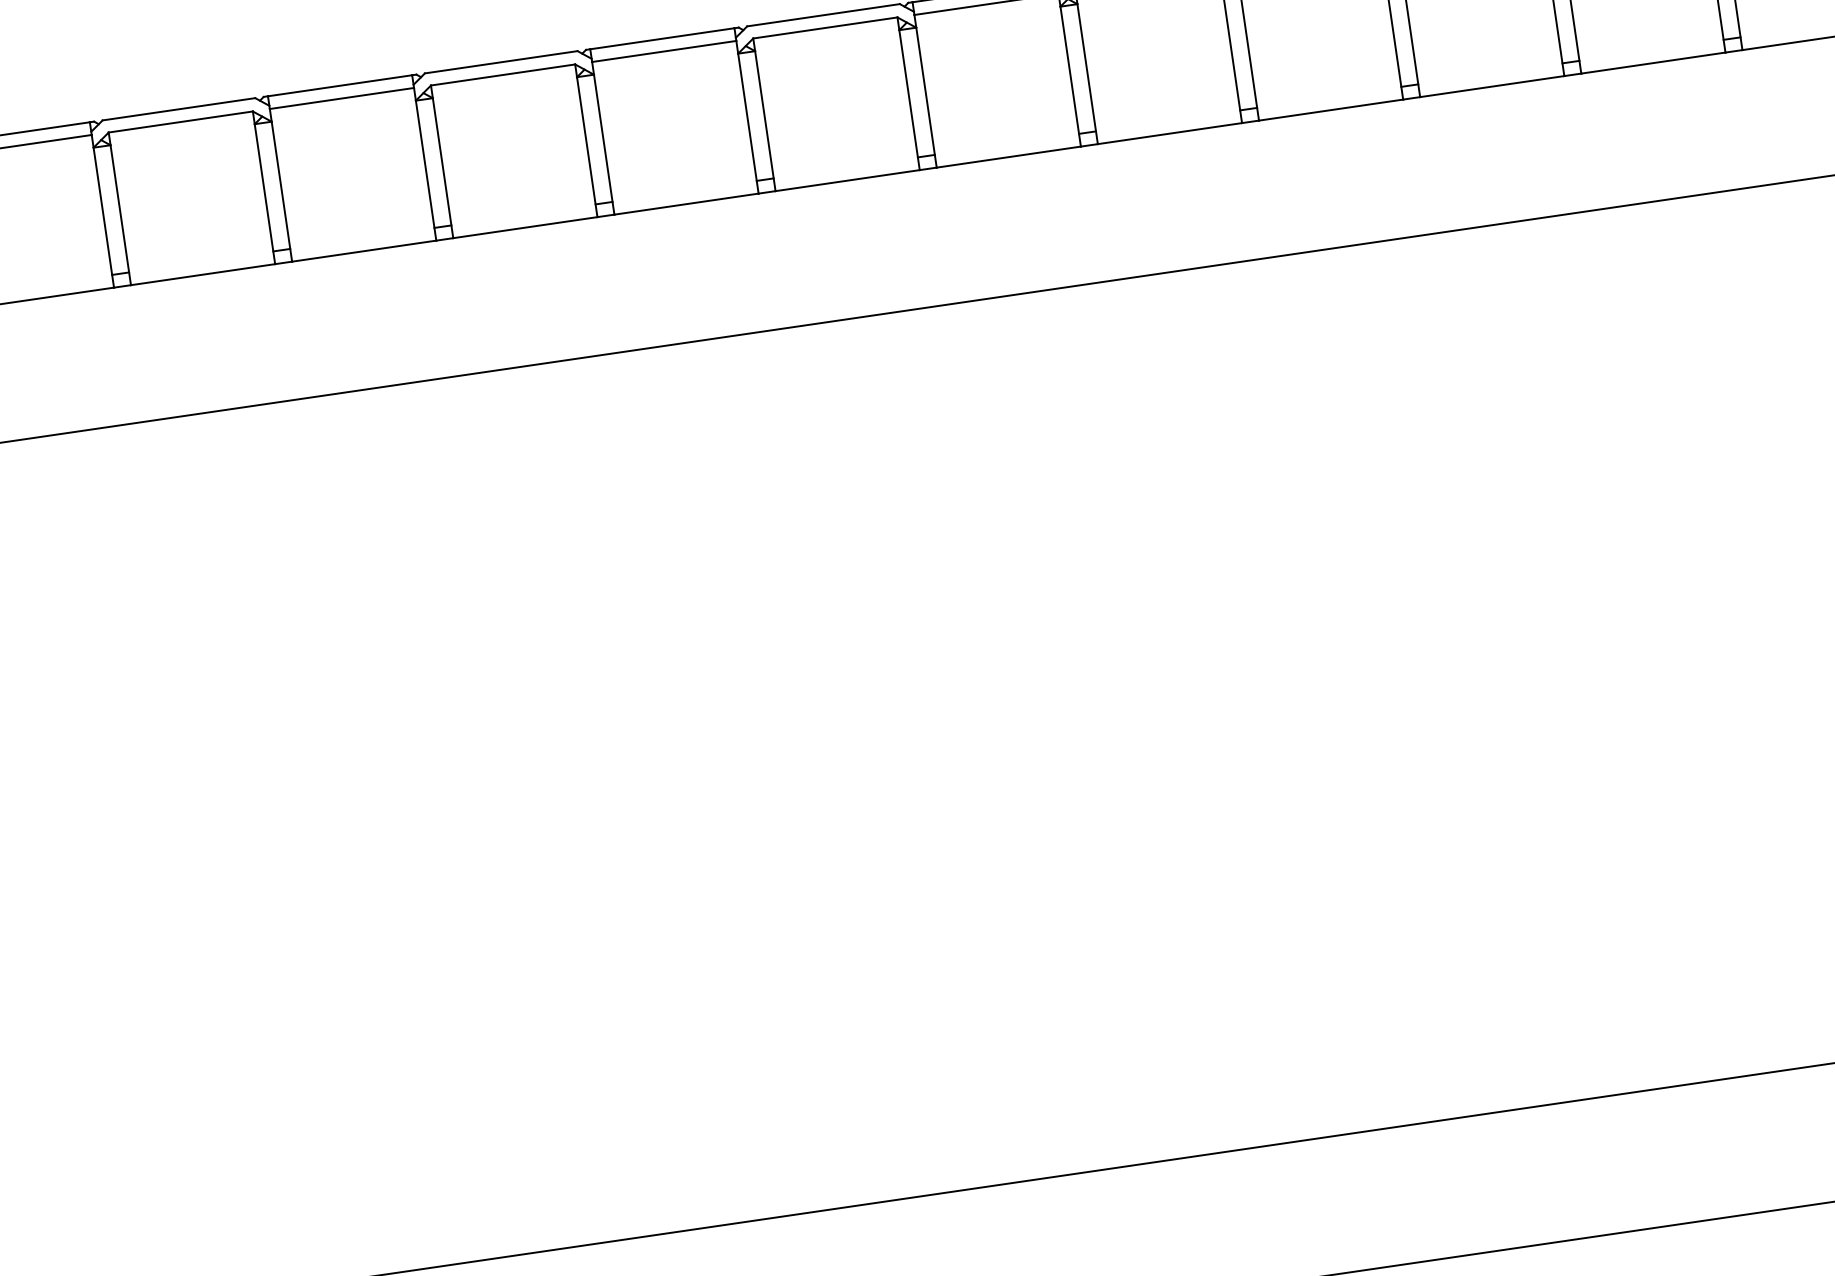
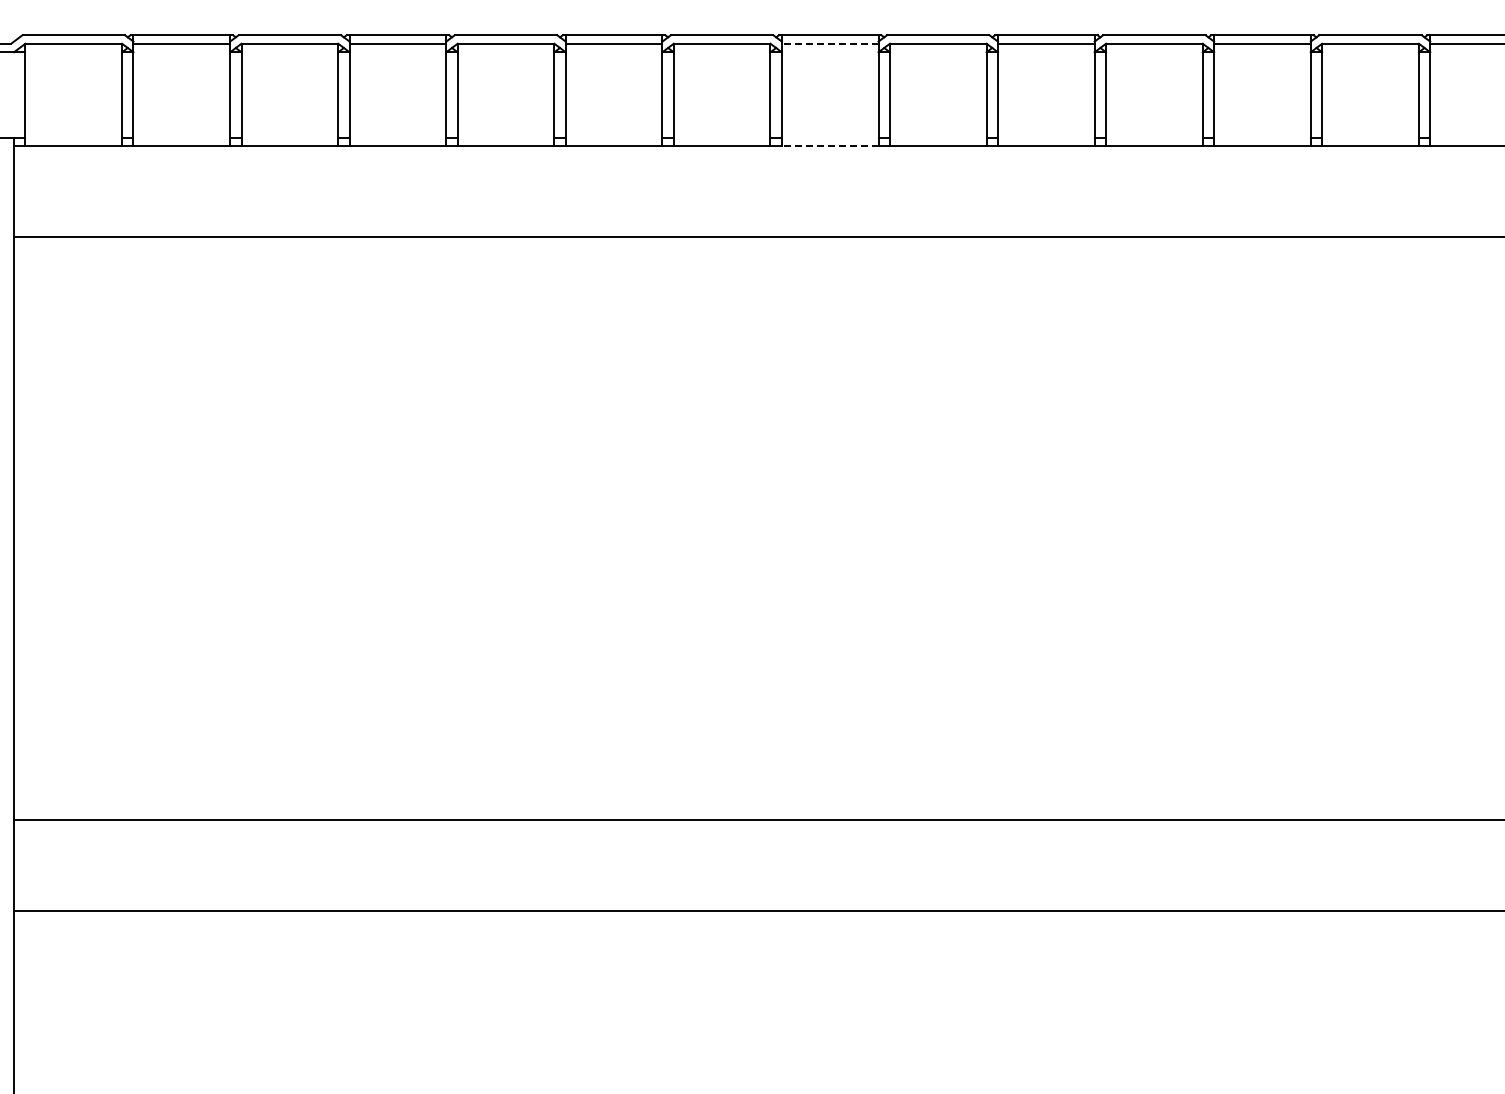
line: (663, 51) -> (829, 43), solid -> dashed
line: (685, 204) -> (829, 146), solid -> dashed

